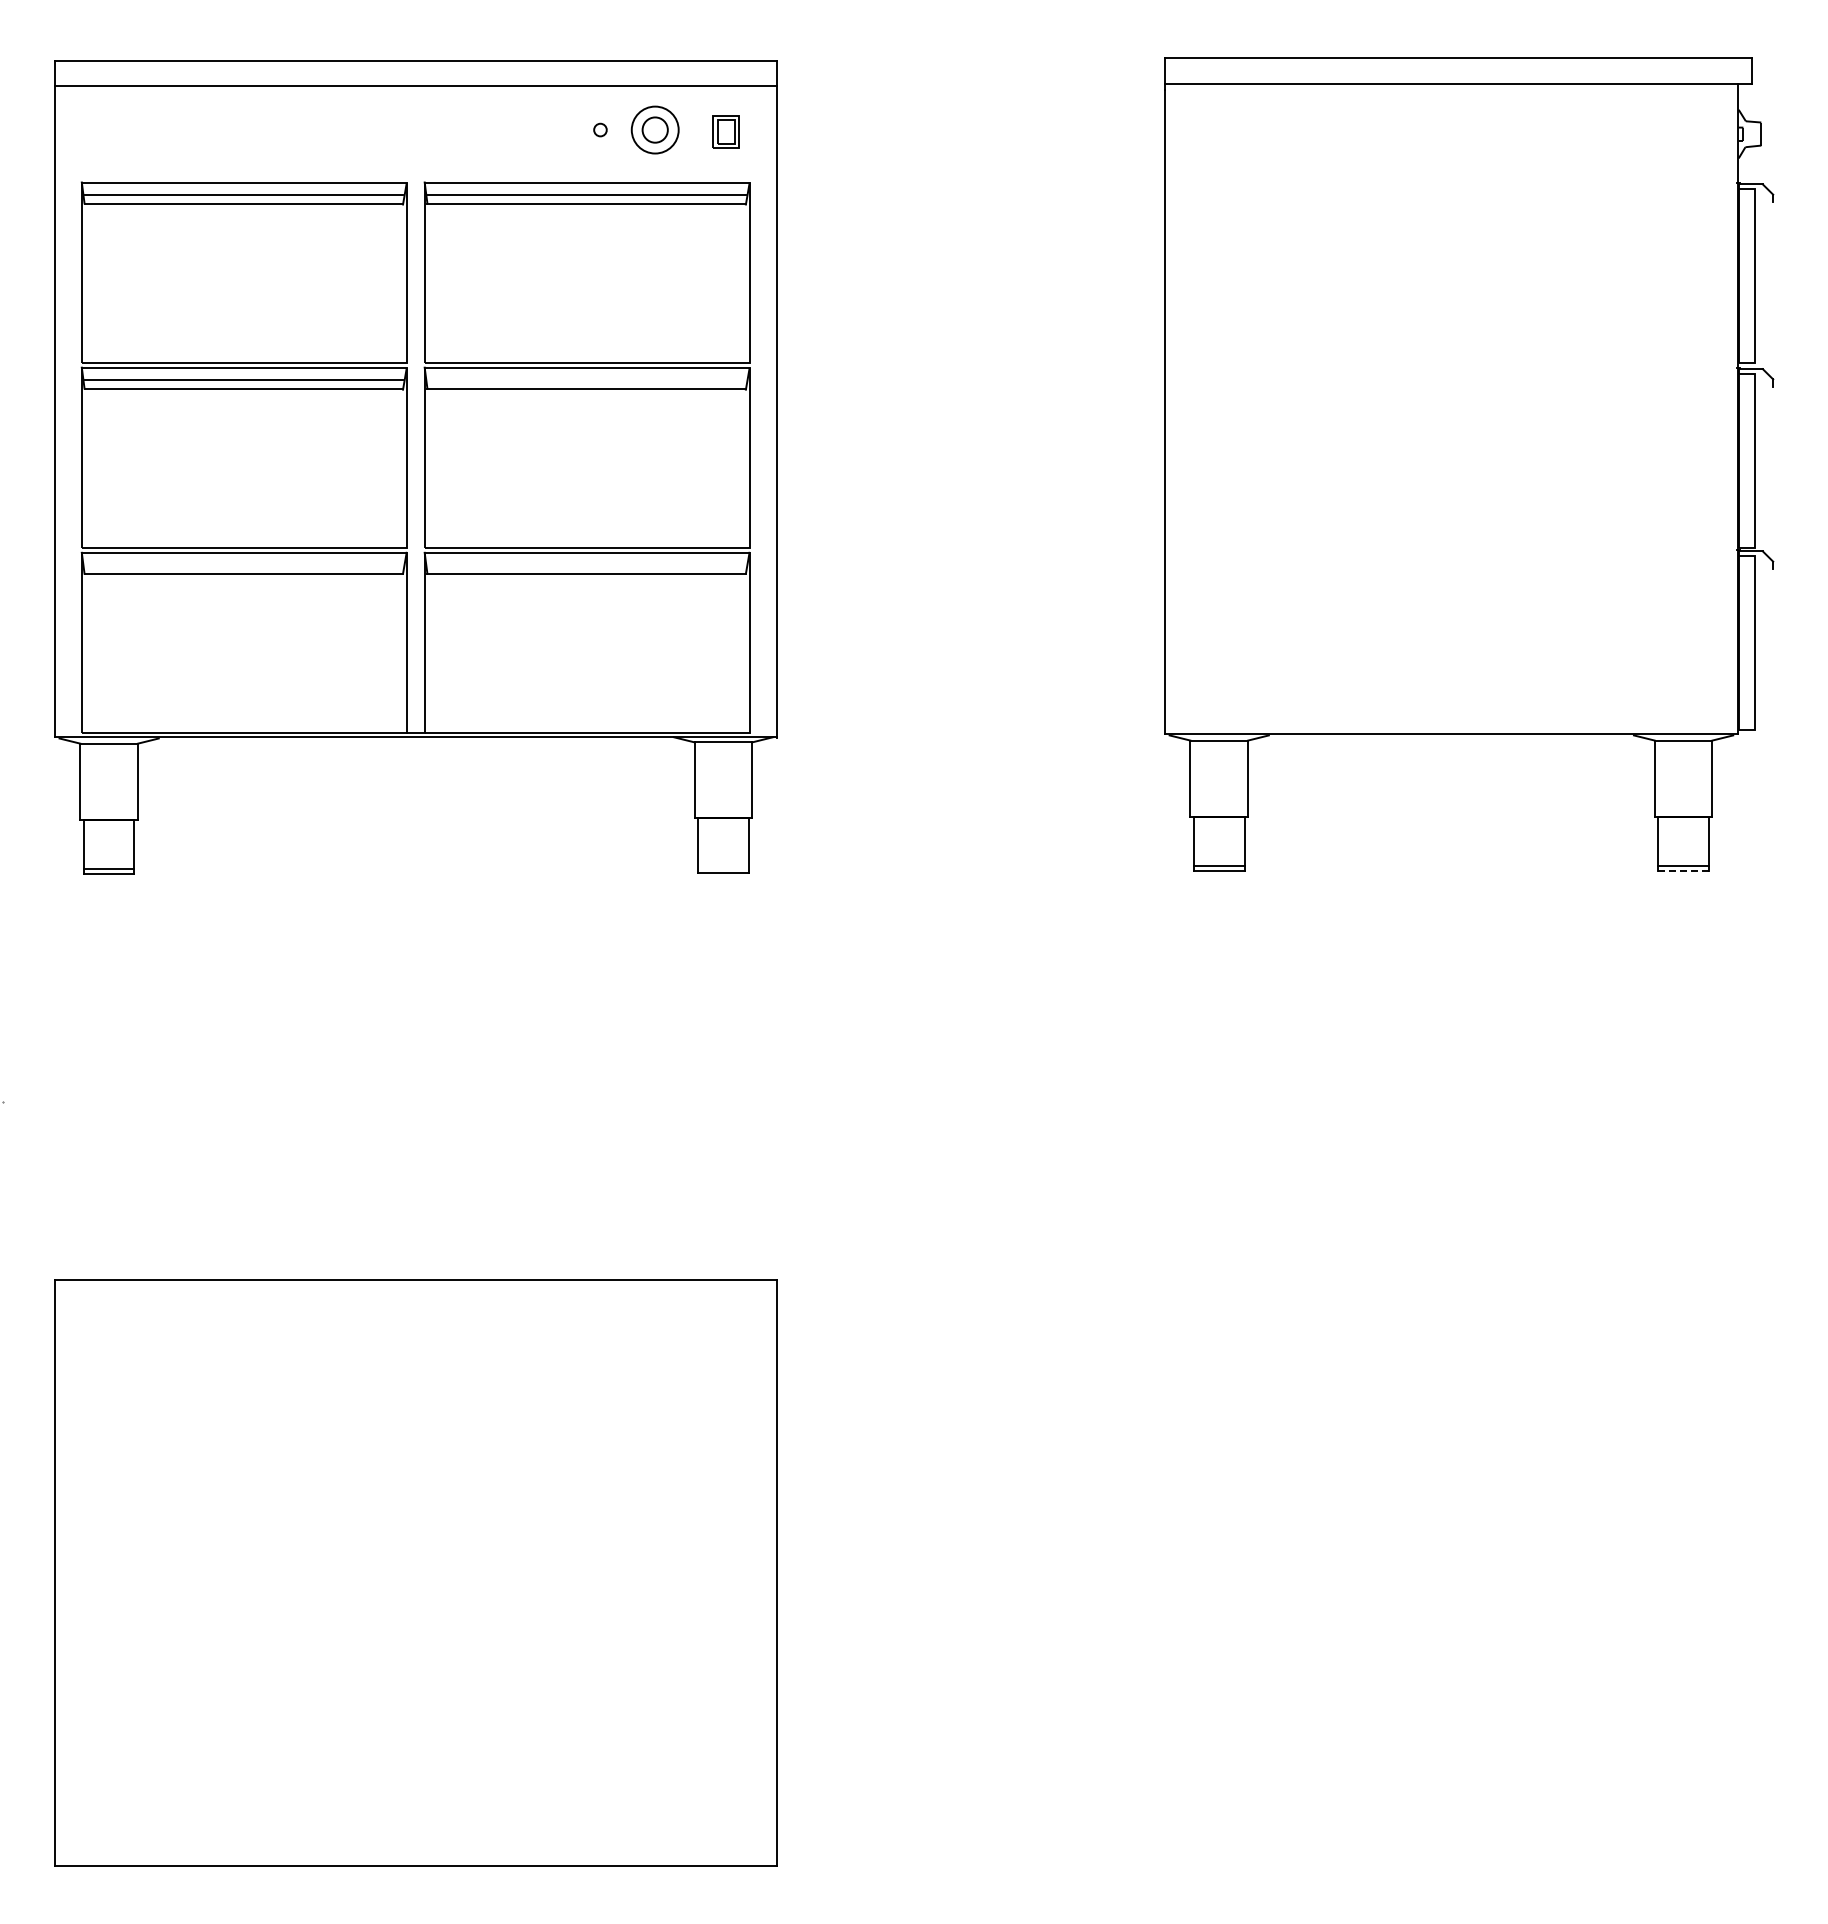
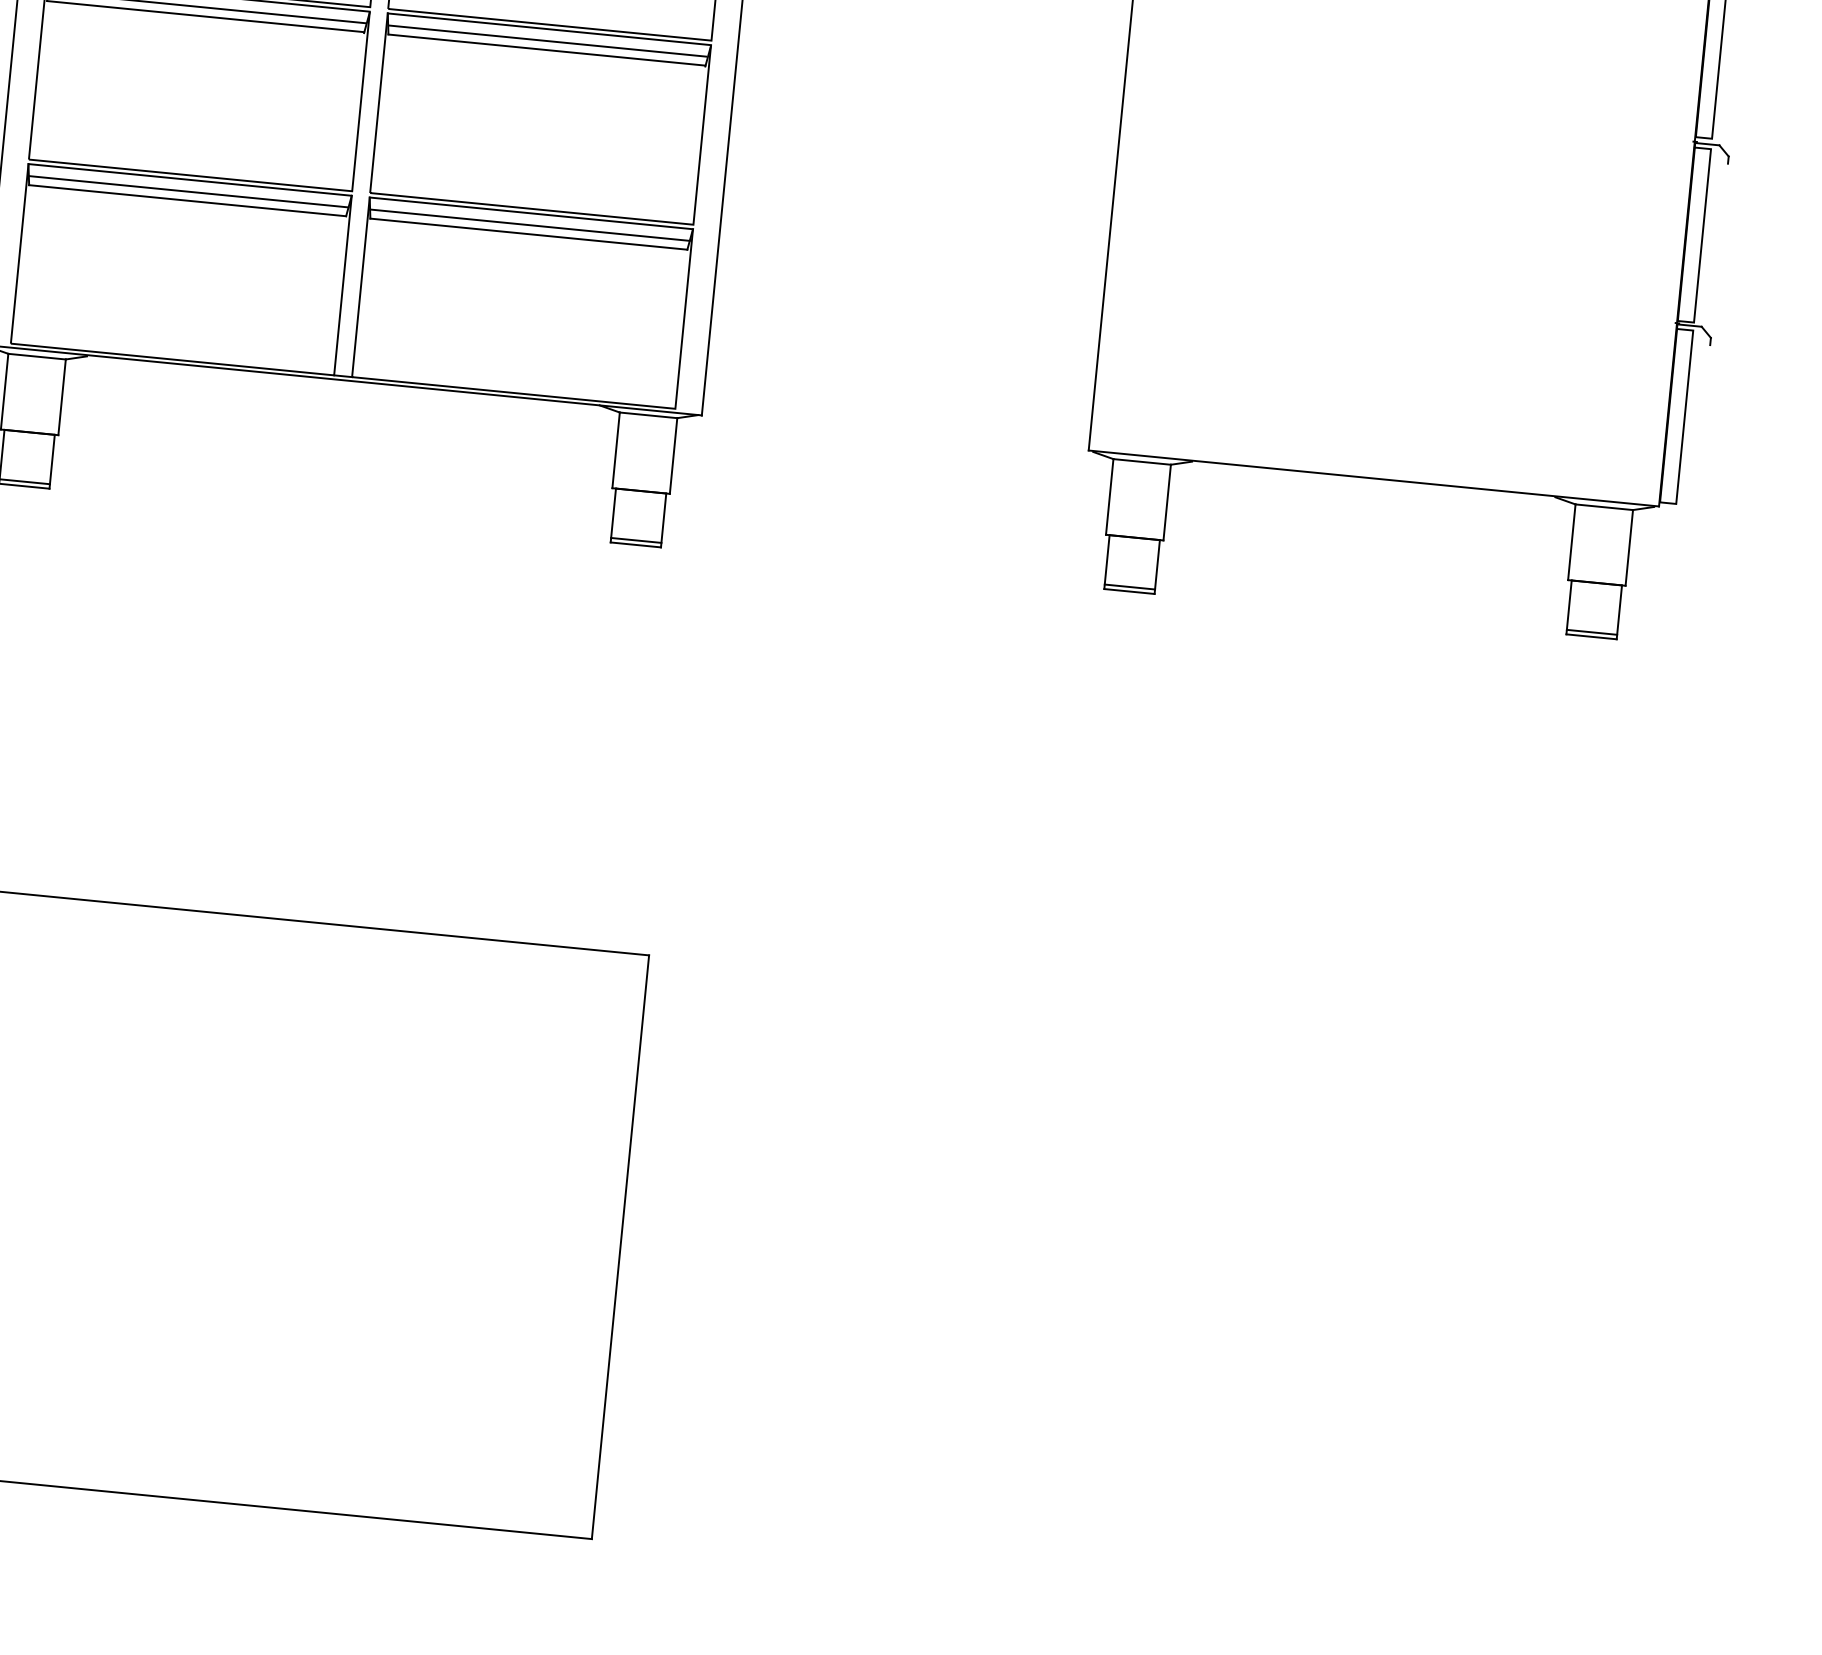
line: (586, 379) -> (547, 40), added
line: (243, 564) -> (188, 191), added
line: (586, 564) -> (529, 224), added
line: (723, 868) -> (636, 540), added
line: (1684, 870) -> (1592, 636), dashed -> solid

